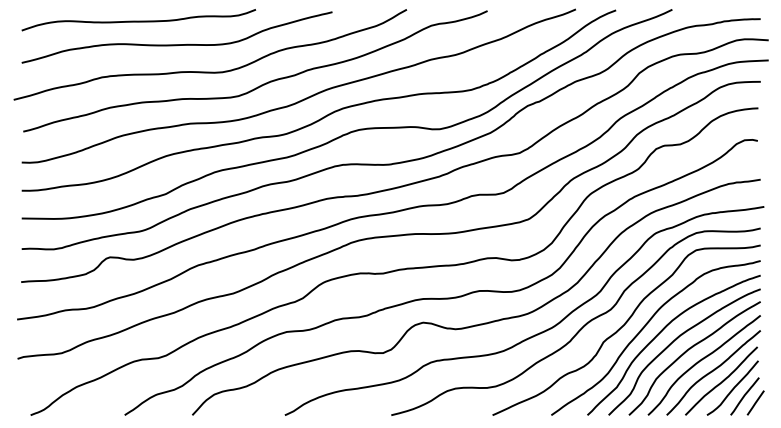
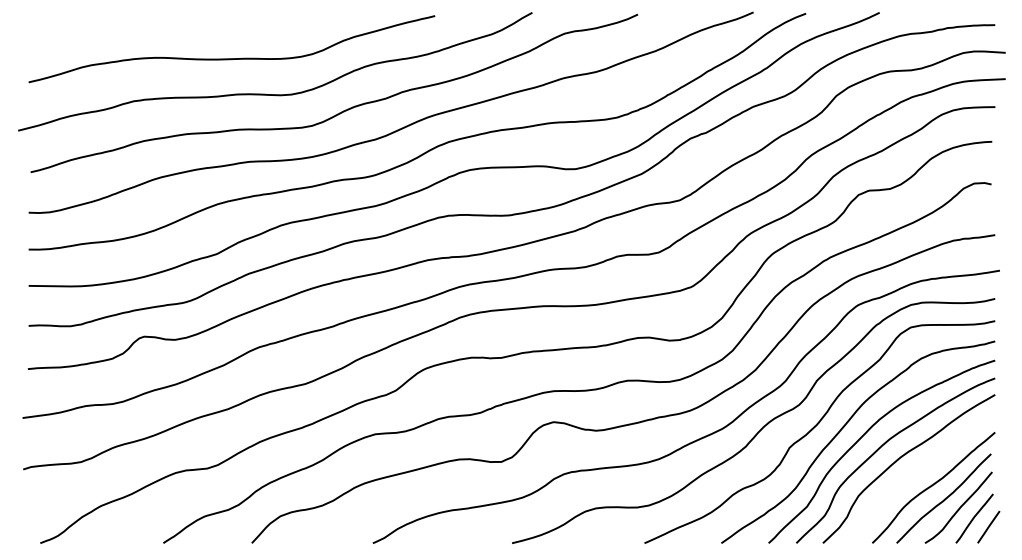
curve: (138, 20) -> (181, 26), removed
curve: (700, 361) -> (916, 472), removed

